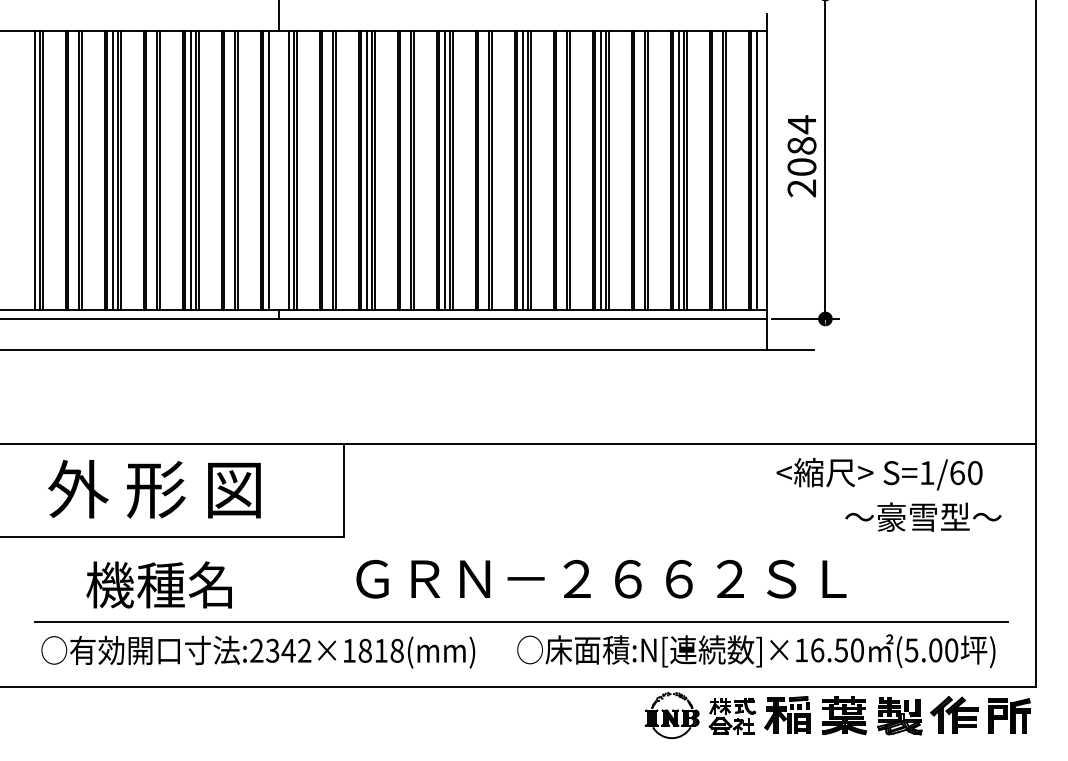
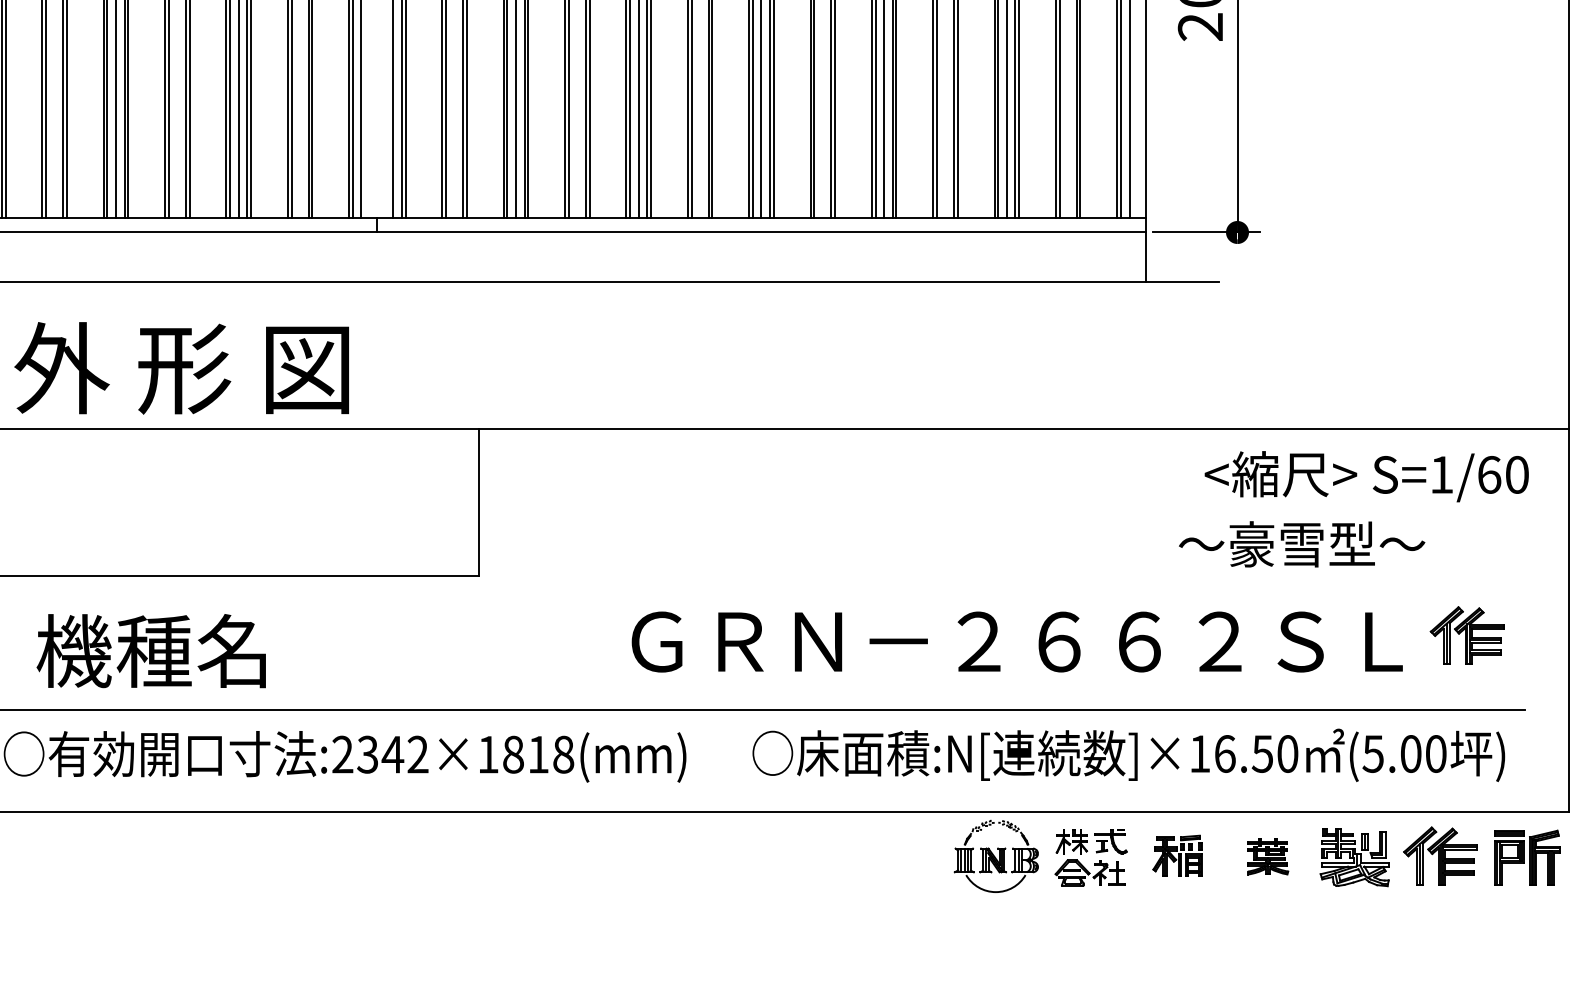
text: (879, 474) -> (1366, 477), moved
text: (154, 489) -> (181, 368), moved
text: (923, 516) -> (1302, 543), moved
part: (971, 574) -> (1467, 634), added
text: (601, 579) -> (1017, 642), moved
text: (158, 584) -> (150, 650), moved
part: (787, 714) -> (1177, 854), size x0.7
part: (844, 715) -> (1267, 856), size x0.6

